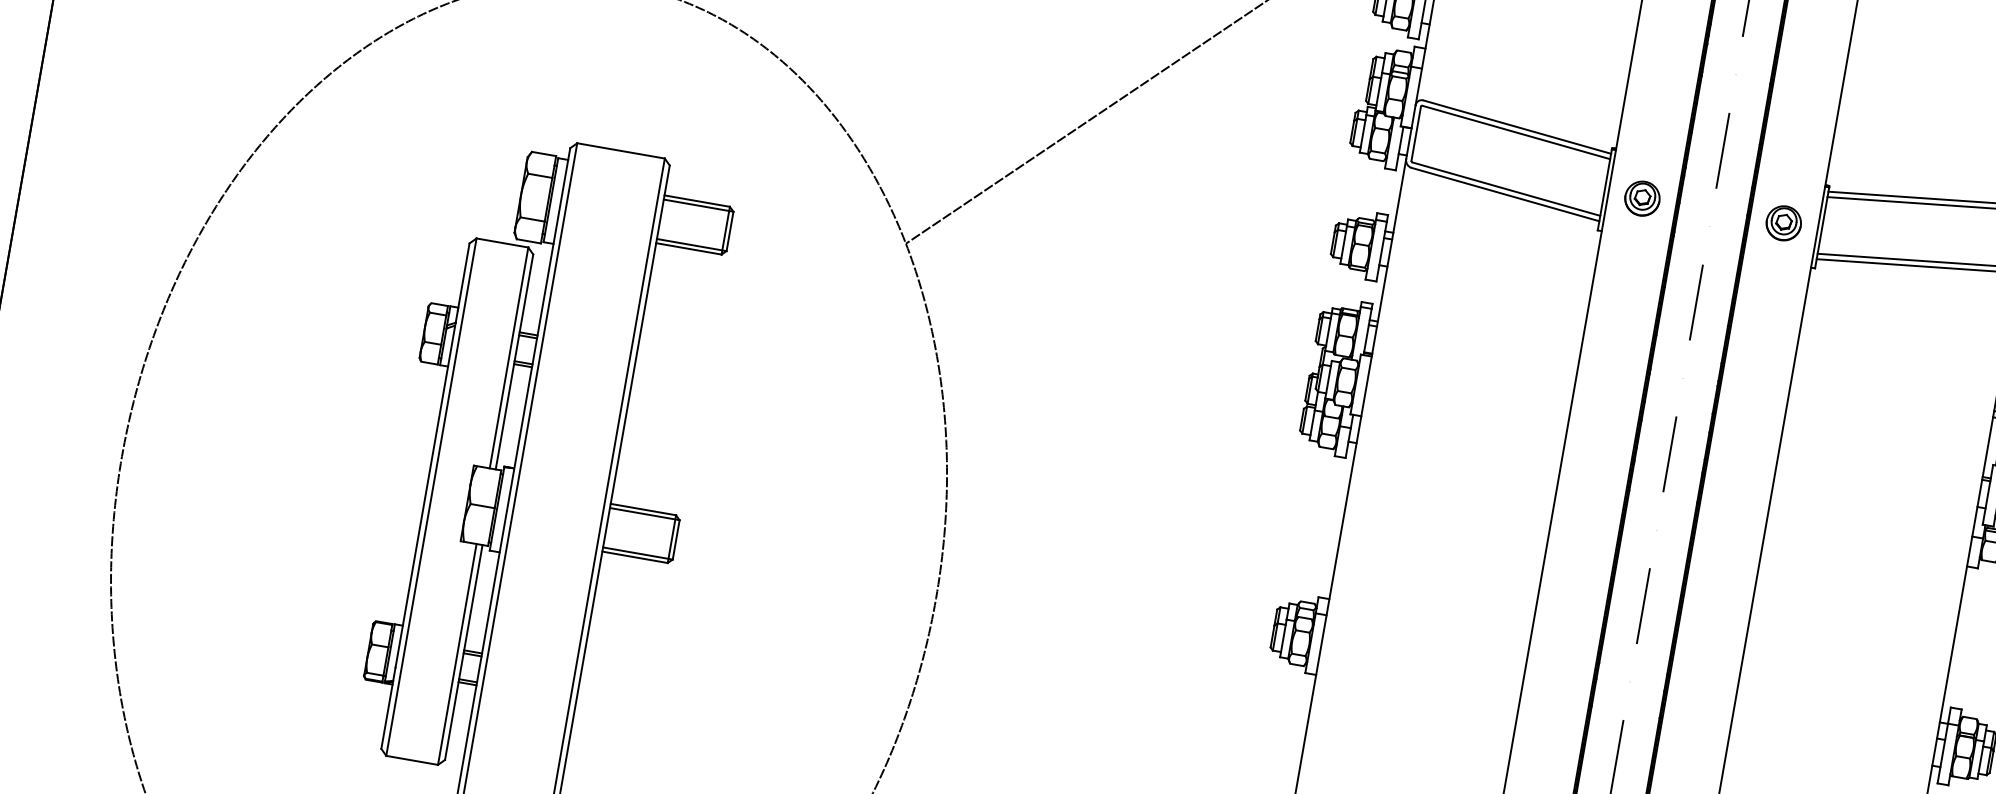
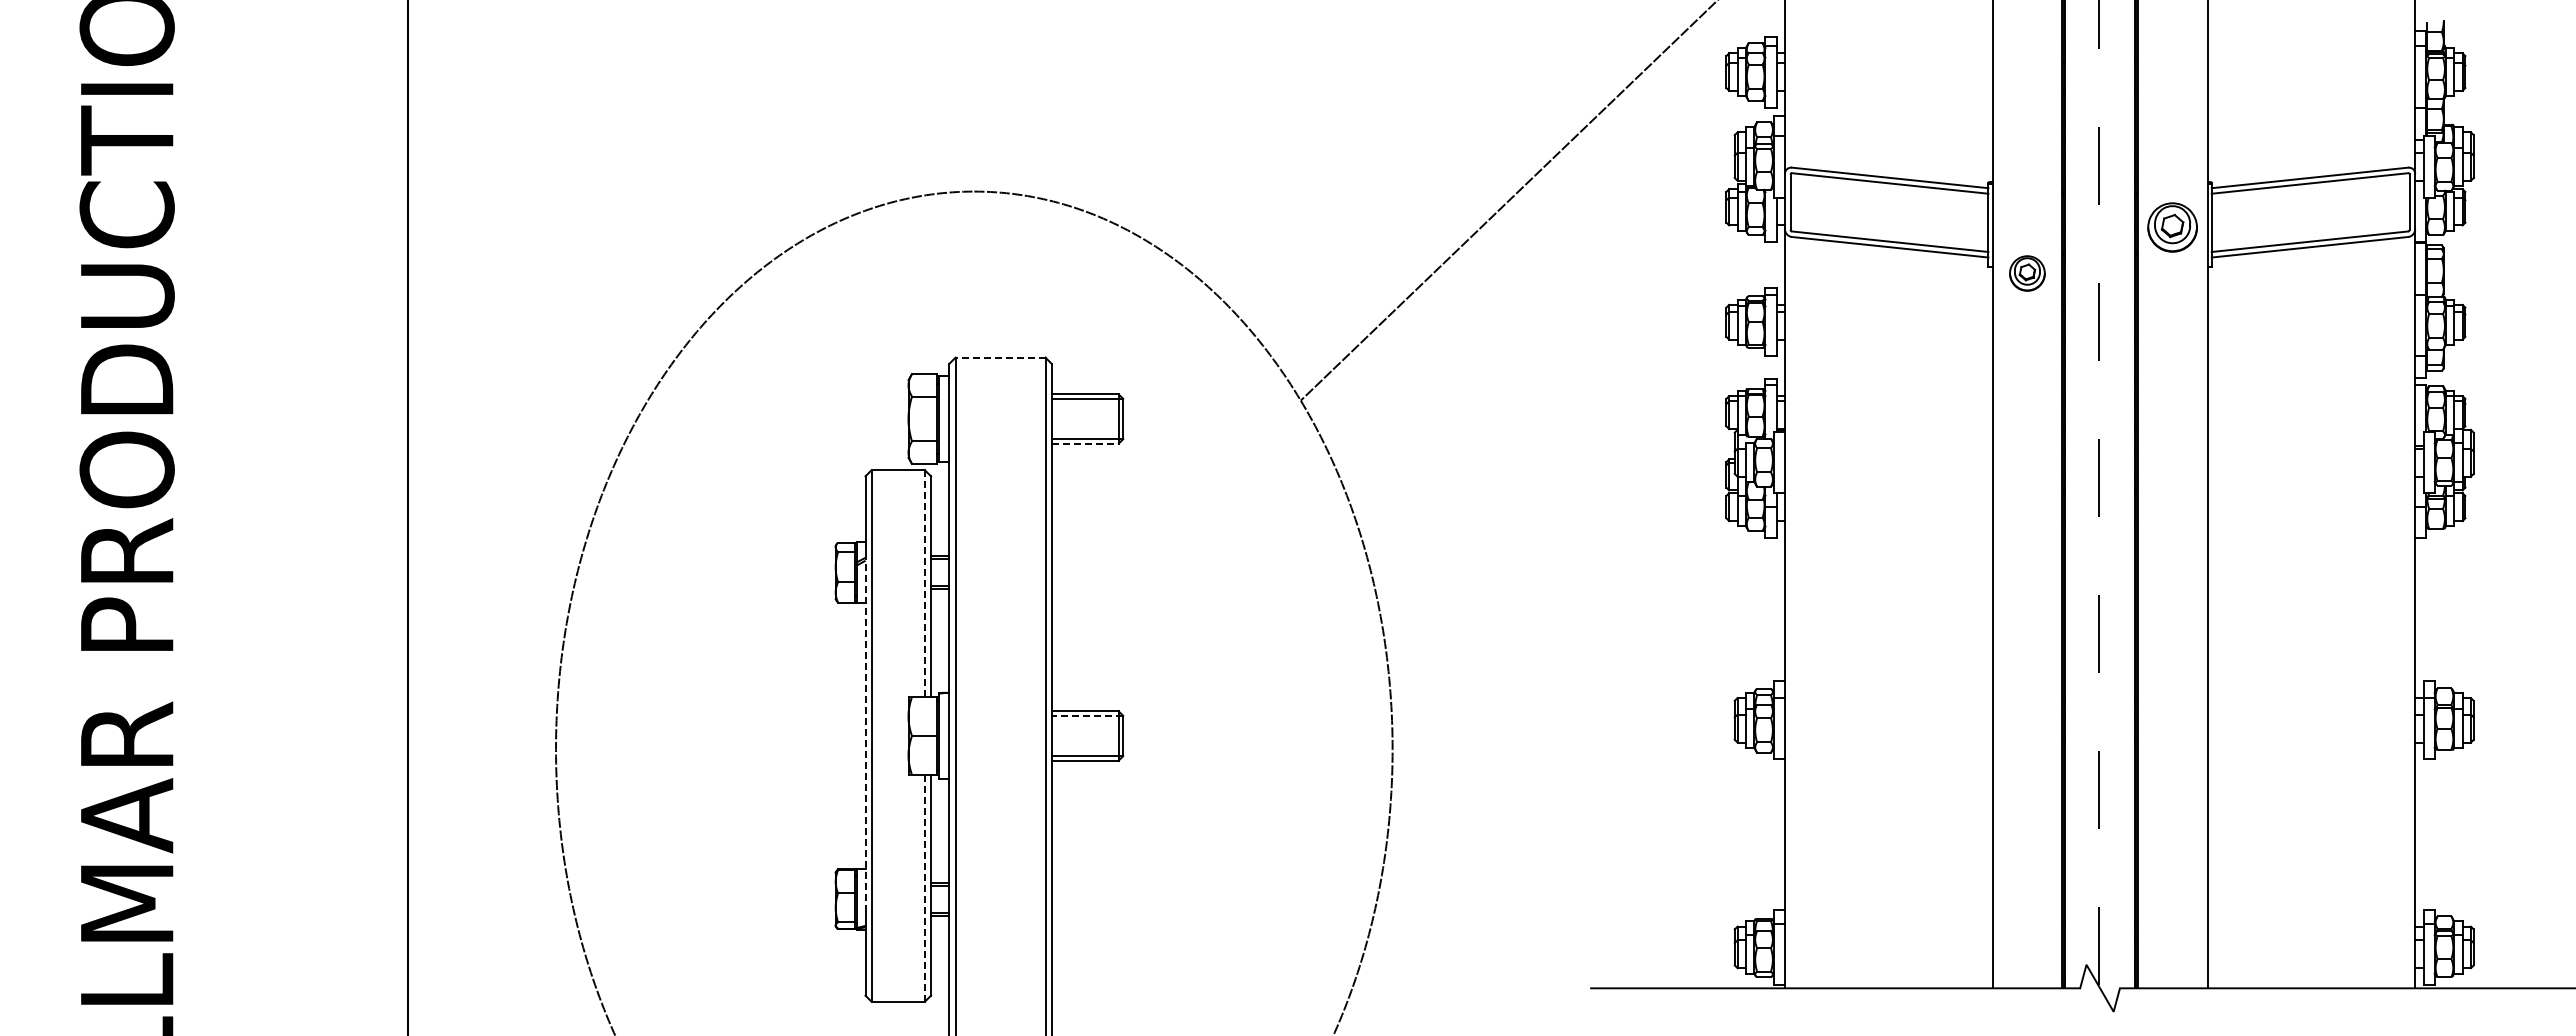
line: (621, 150) -> (1000, 357), solid -> dashed
part: (1642, 198) -> (2027, 273), moved
part: (1783, 223) -> (2172, 227), size x1.4
line: (689, 248) -> (1085, 443), solid -> dashed
line: (508, 357) -> (924, 583), solid -> dashed
line: (425, 494) -> (865, 734), solid -> dashed
line: (644, 513) -> (1087, 715), solid -> dashed
line: (457, 653) -> (924, 887), solid -> dashed

